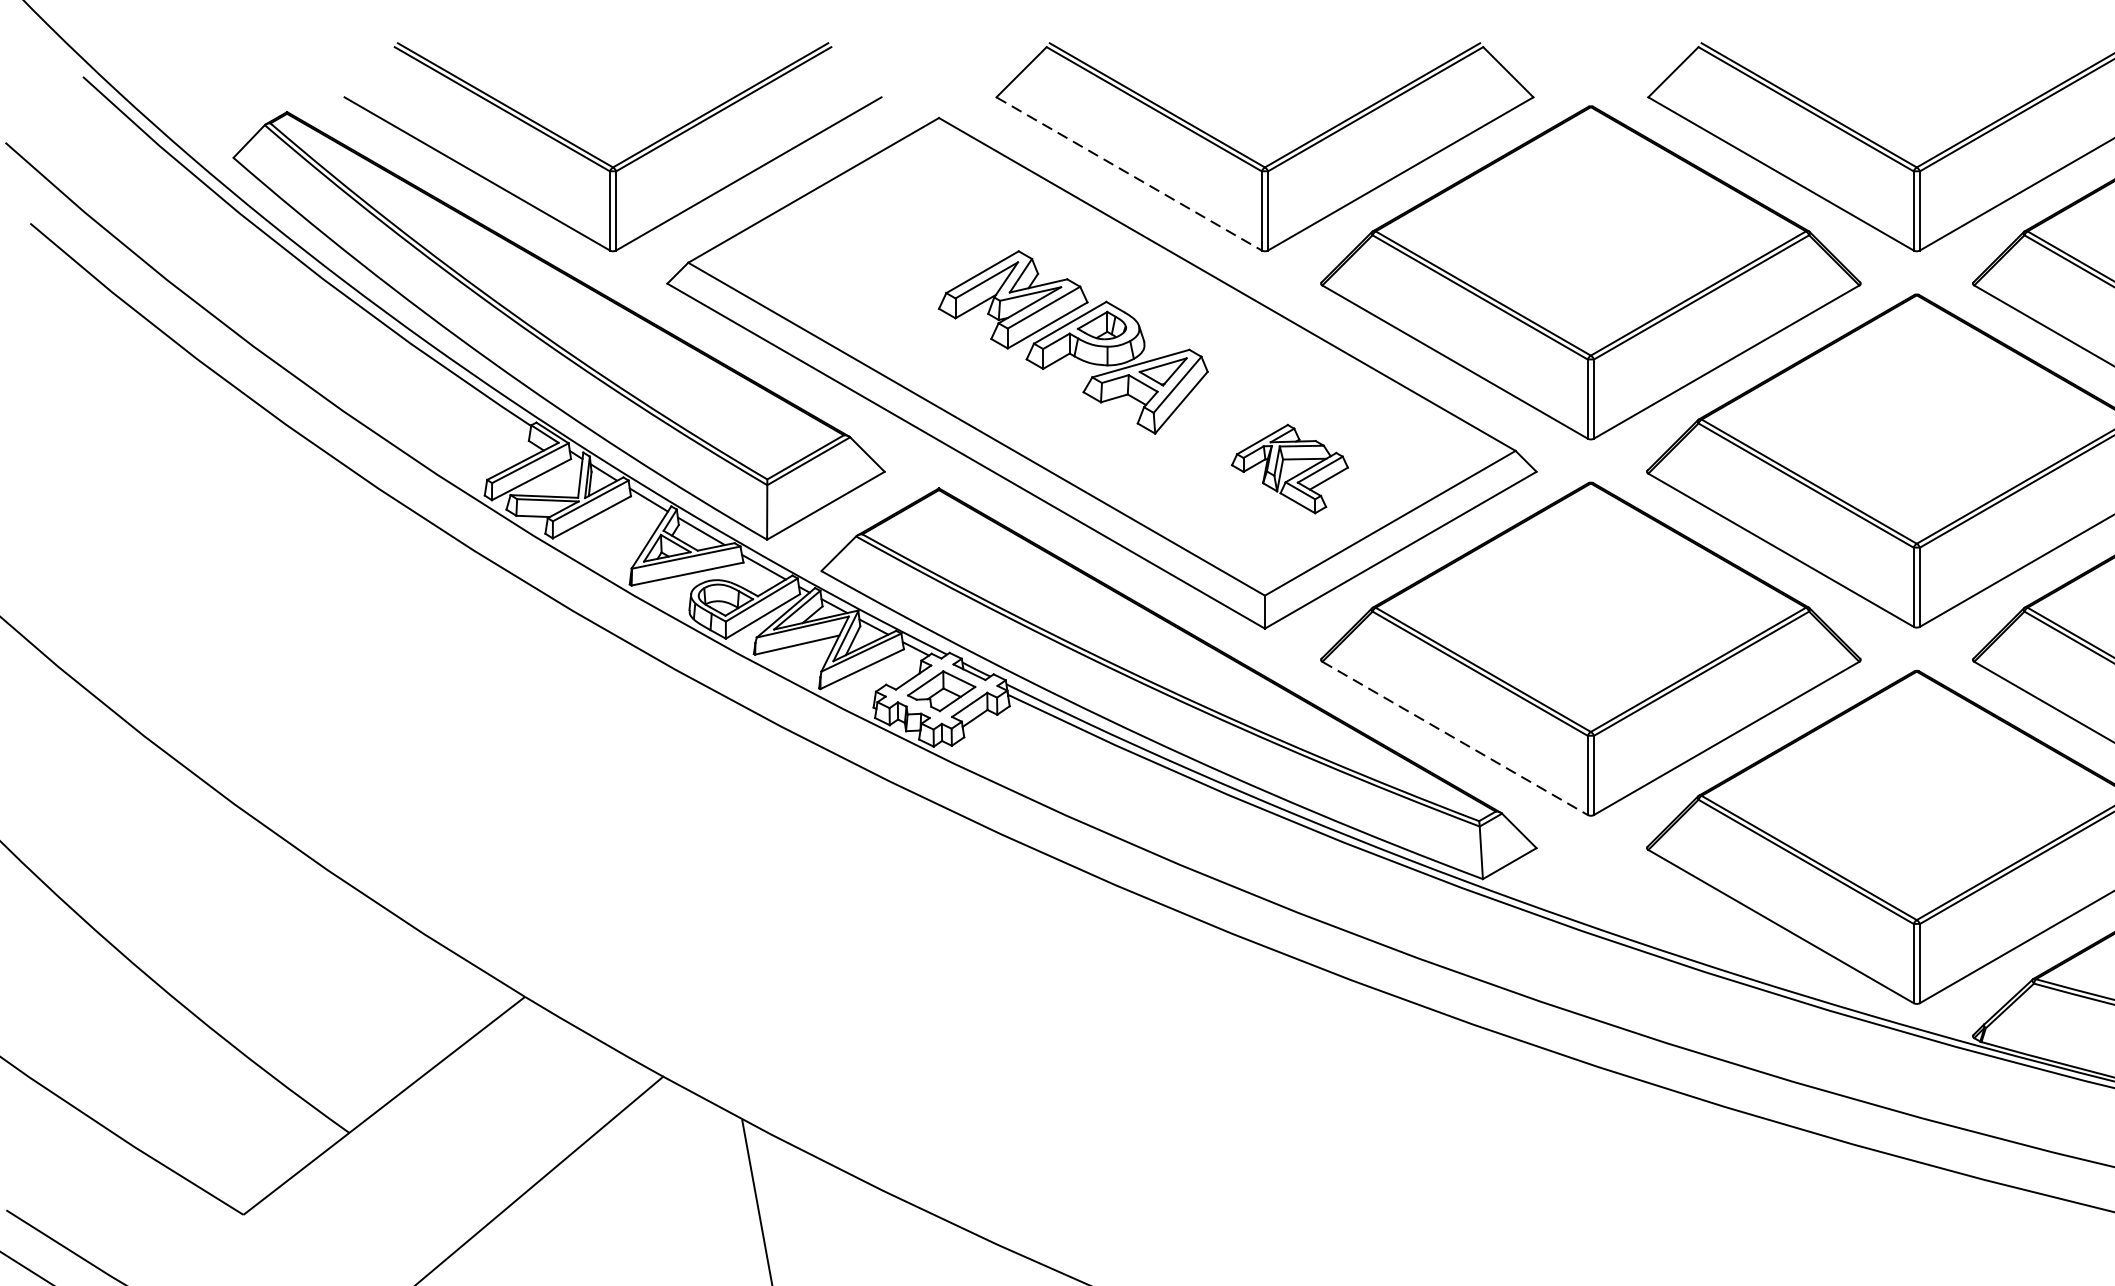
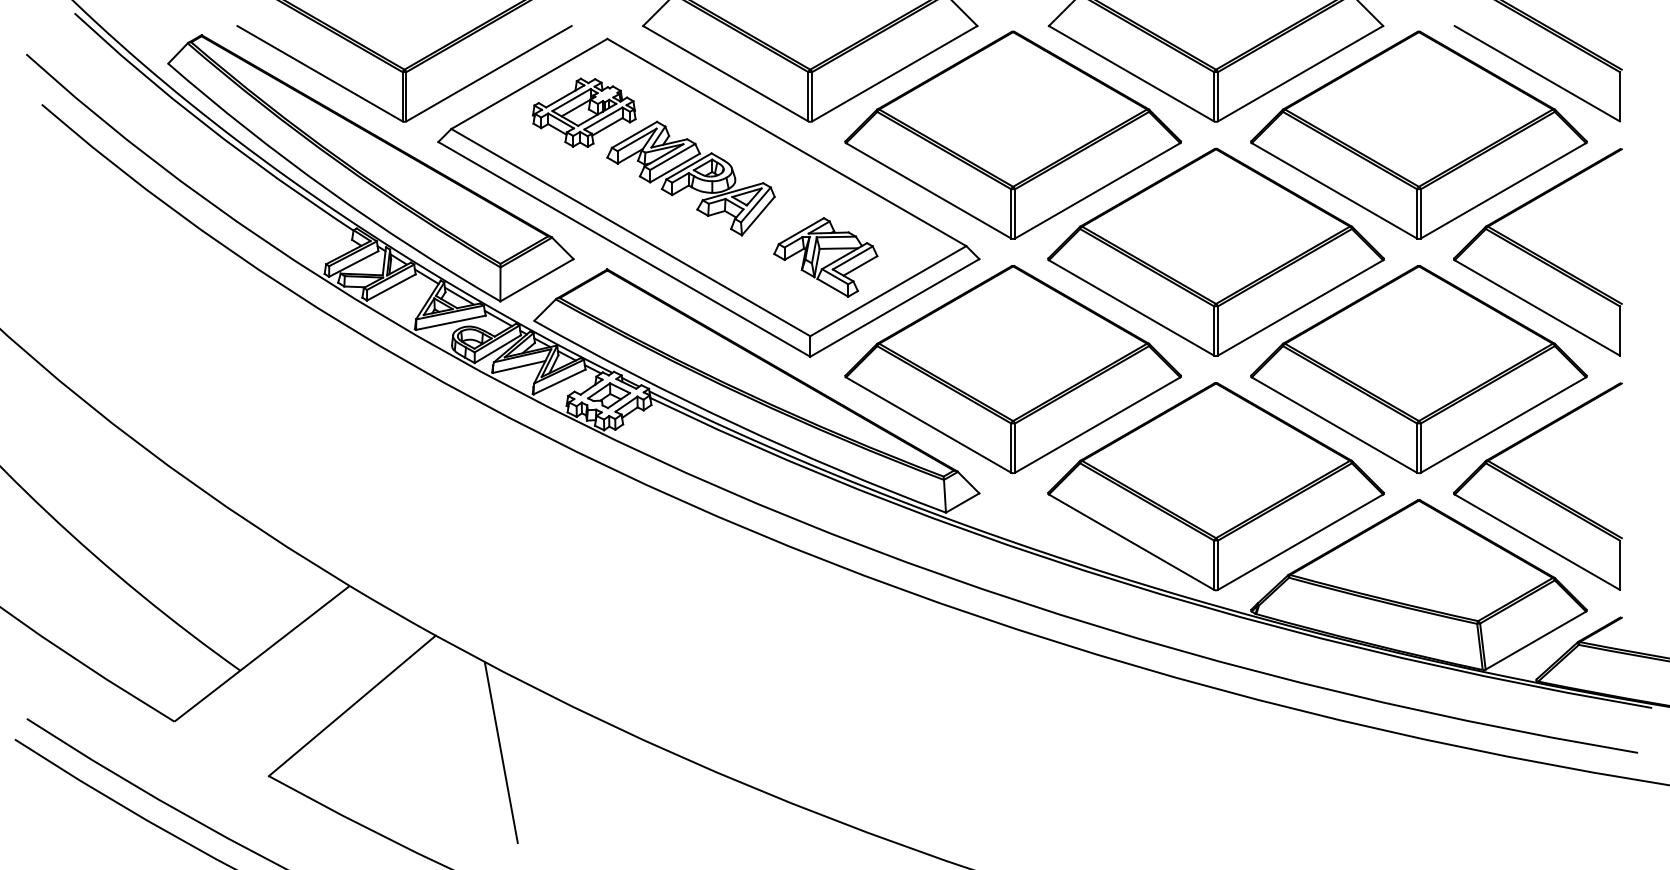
line: (1130, 173) -> (726, 73), dashed -> solid
part: (902, 236) -> (584, 112), added
part: (1289, 469) -> (825, 257), size x1.43
line: (1456, 739) -> (929, 425), dashed -> solid

